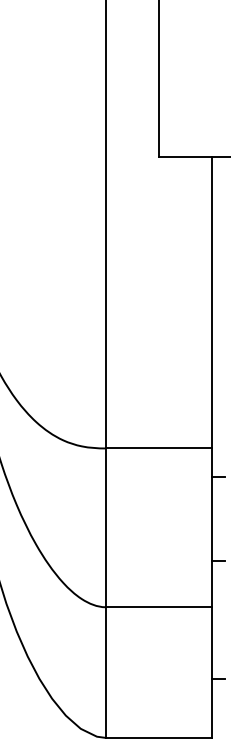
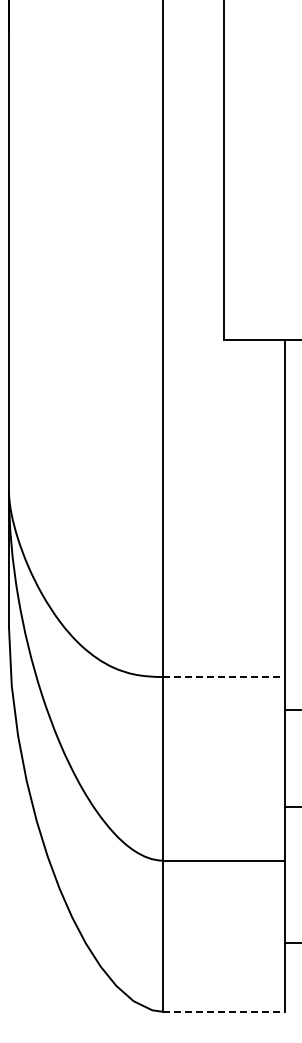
line: (159, 448) -> (224, 676), solid -> dashed
line: (159, 737) -> (224, 1011), solid -> dashed

